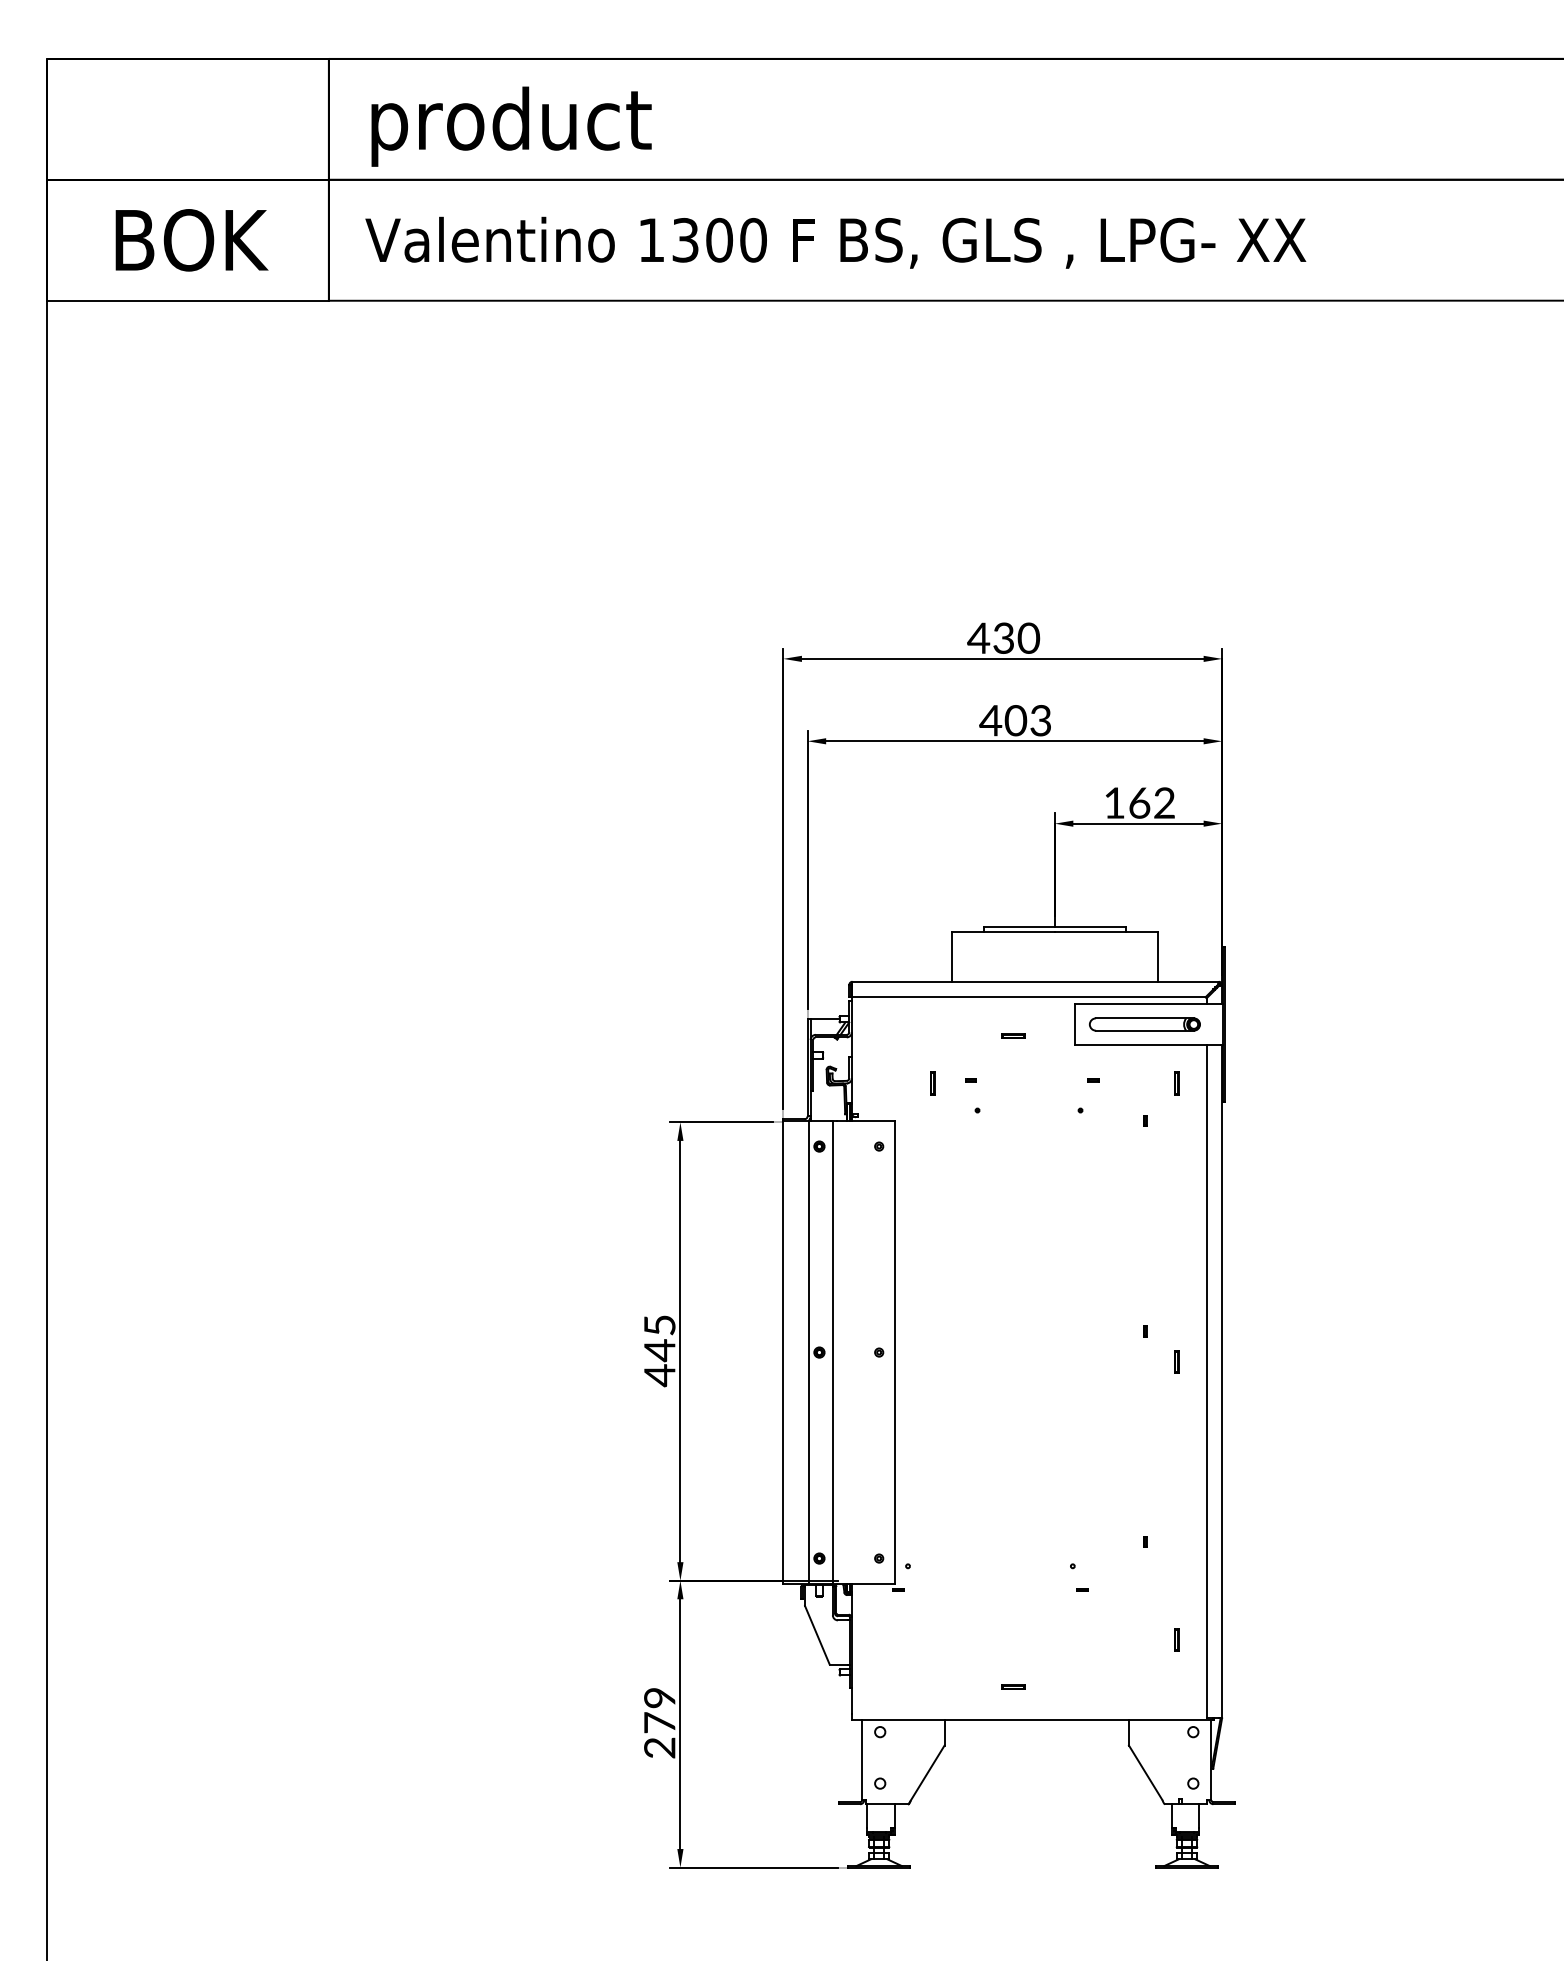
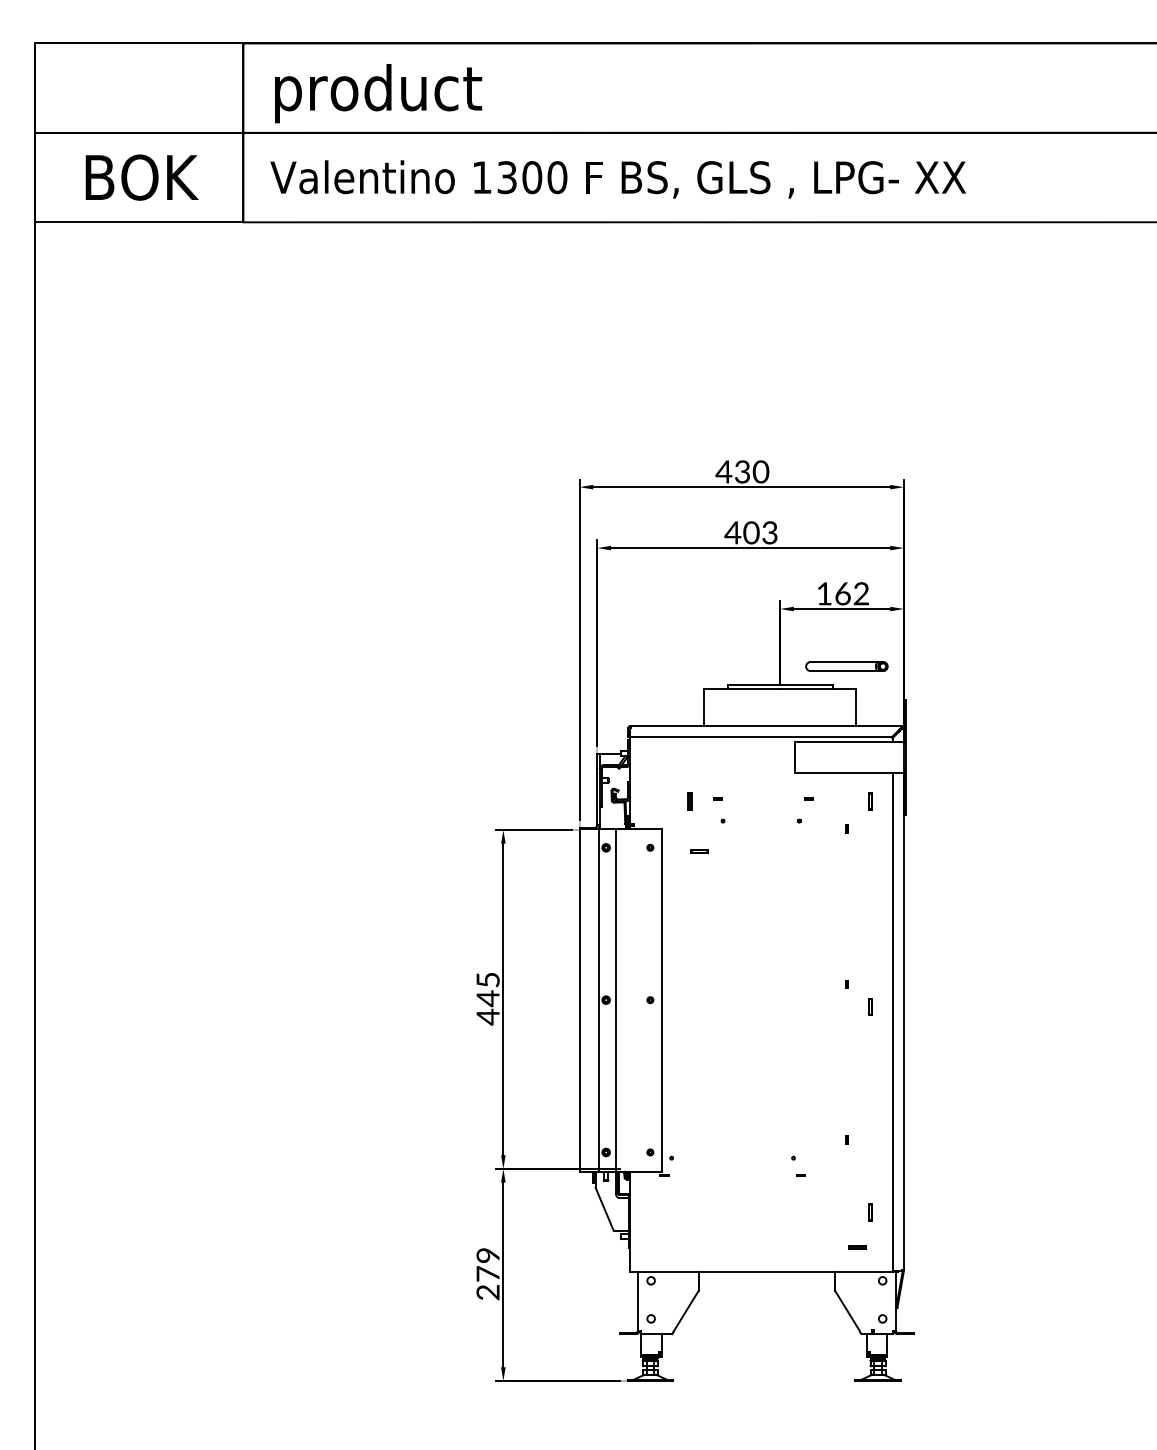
part: (1144, 1024) -> (846, 666), moved
part: (1013, 1035) -> (699, 850), moved
part: (1013, 1686) -> (857, 1247), moved

